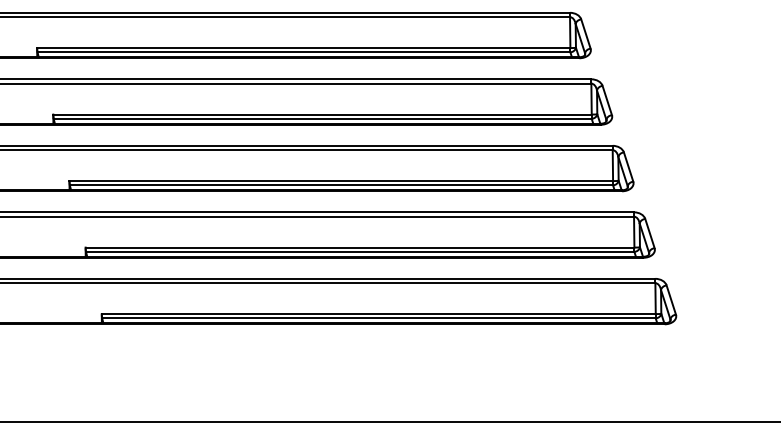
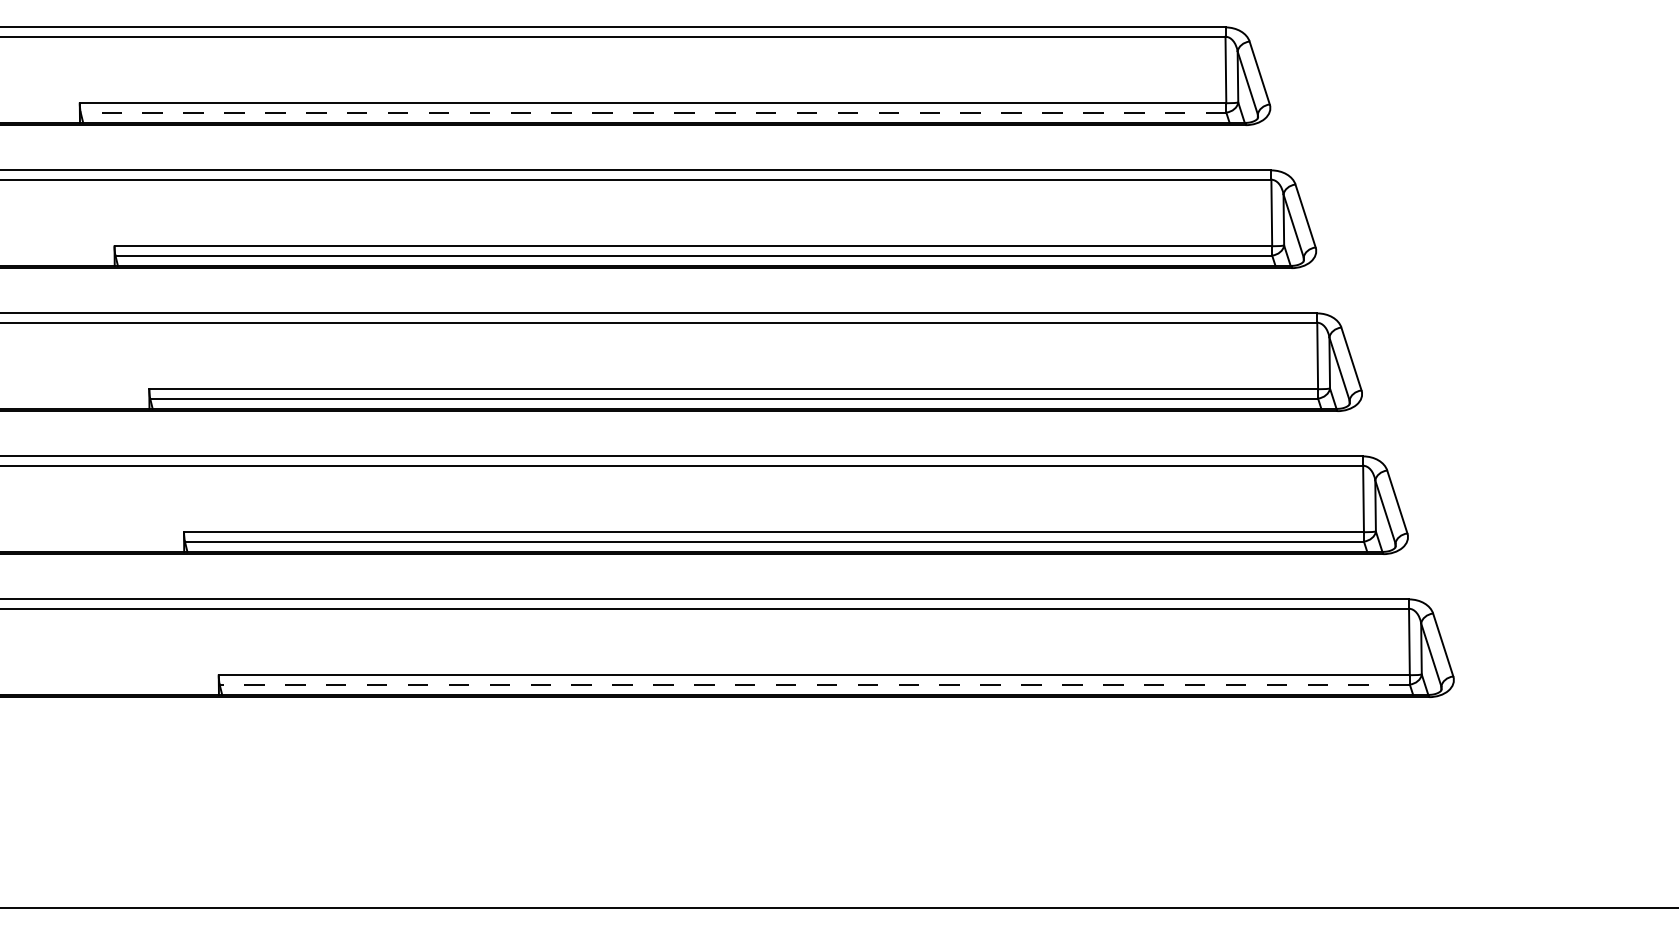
line: (303, 52) -> (652, 112), solid -> dashed
line: (378, 318) -> (813, 684), solid -> dashed

